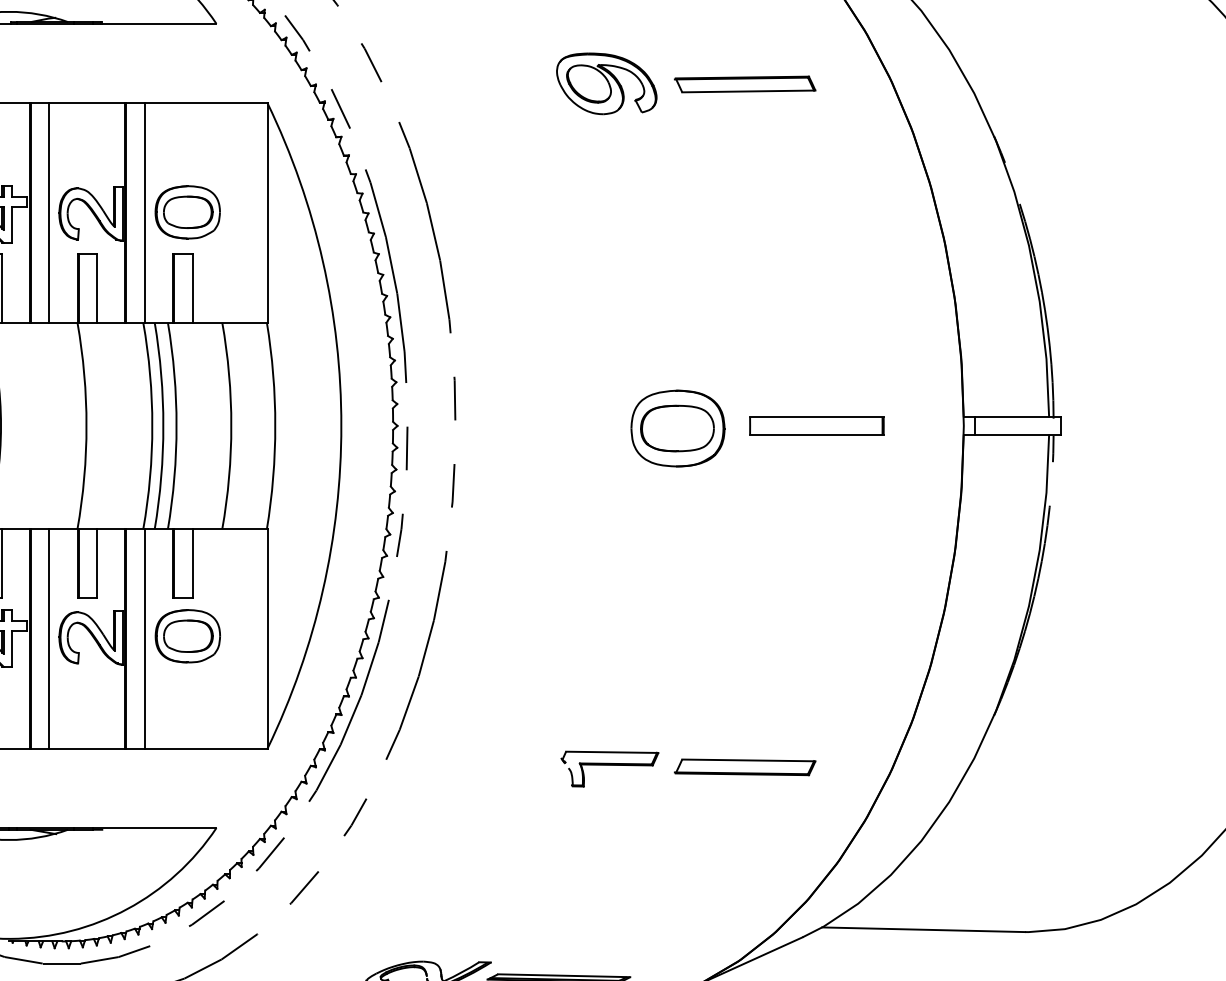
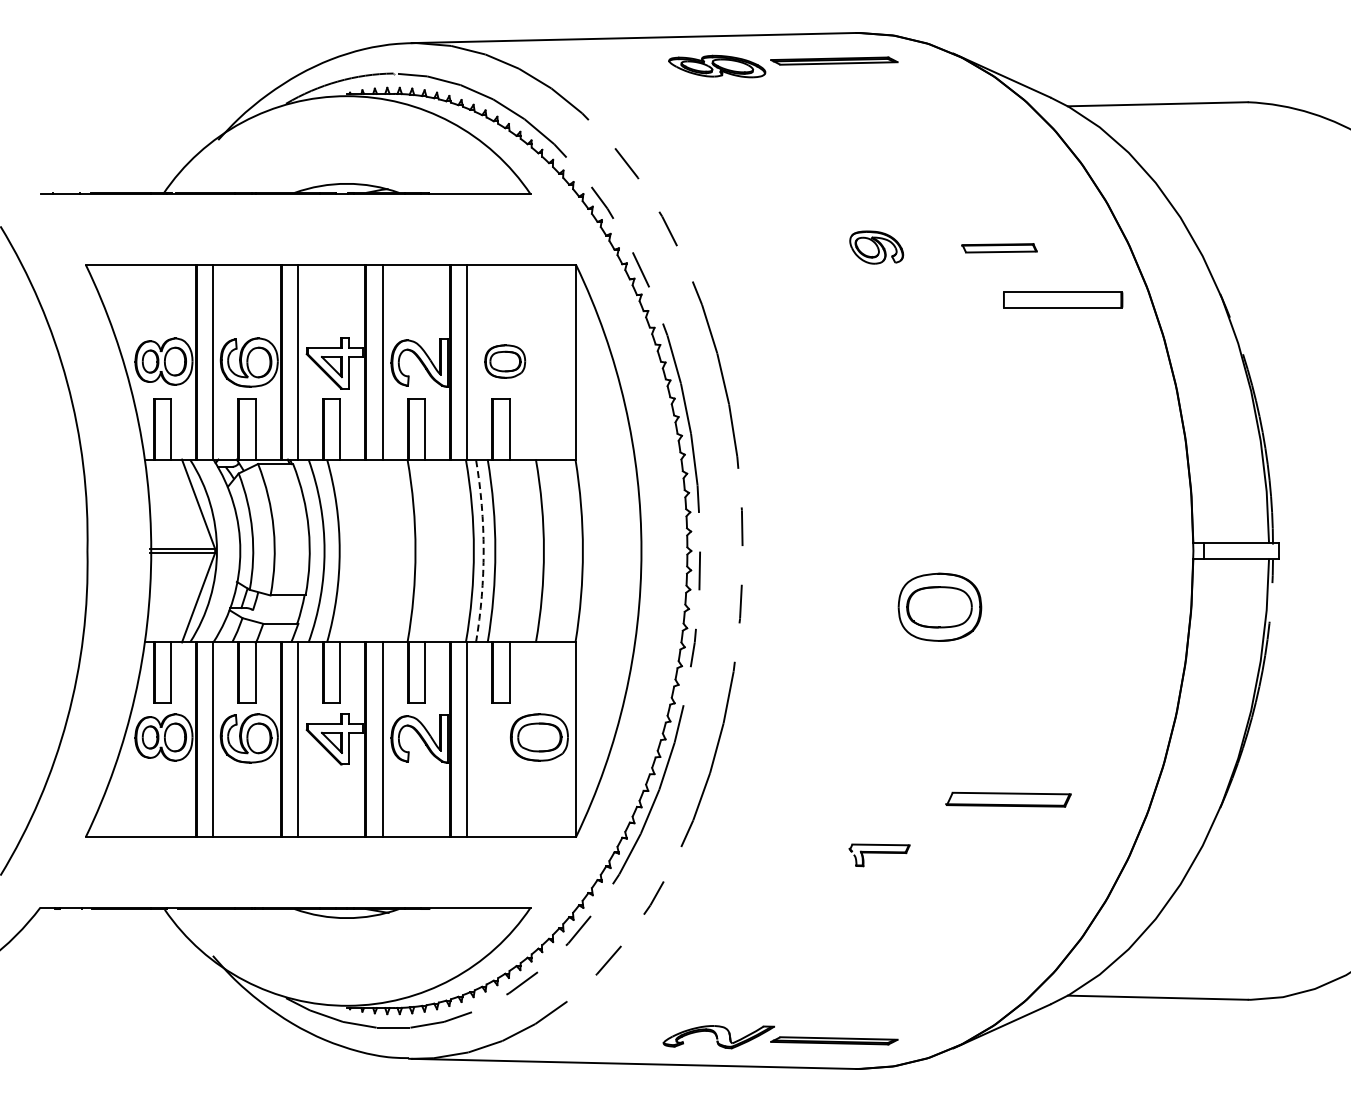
part: (606, 83) -> (876, 247), size x0.6
part: (745, 84) -> (999, 248), size x0.6
part: (186, 212) -> (504, 361), size x0.7
part: (817, 425) -> (1063, 299), moved
arc: (163, 426) -> (483, 551), solid -> dashed
part: (677, 427) -> (939, 606), moved
part: (187, 636) -> (539, 737), moved
part: (745, 767) -> (1008, 799), moved
part: (609, 769) -> (879, 855), size x0.7

